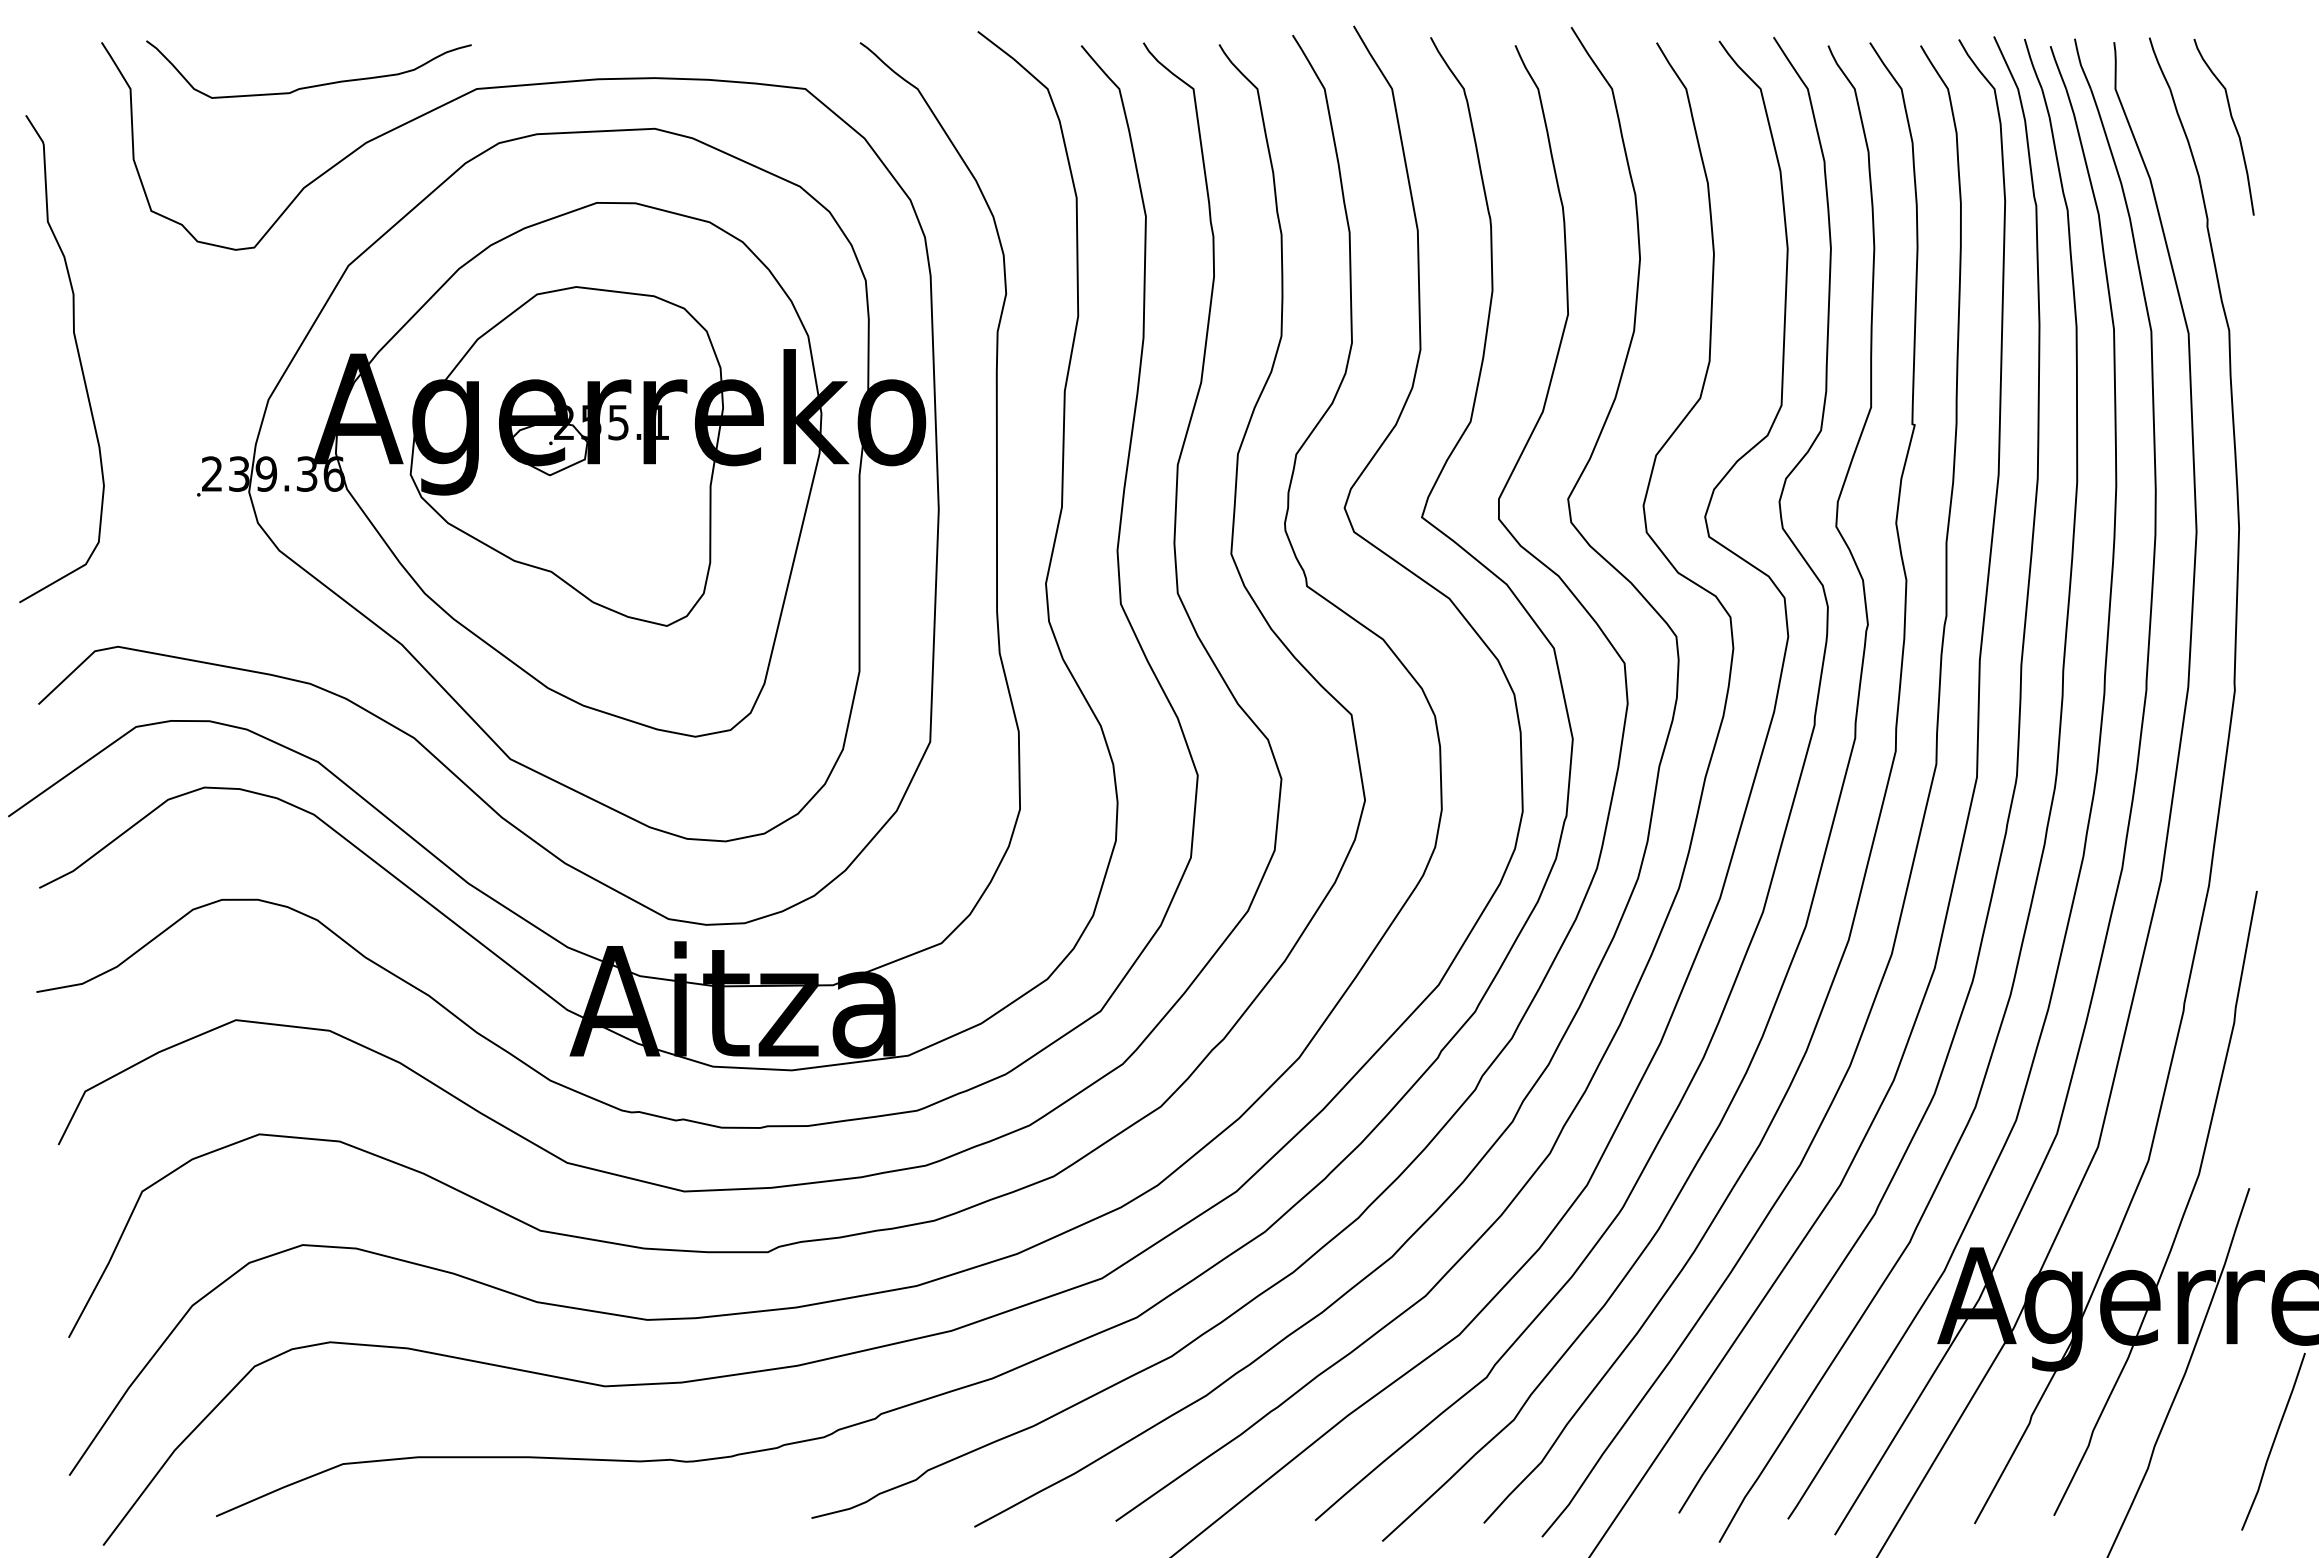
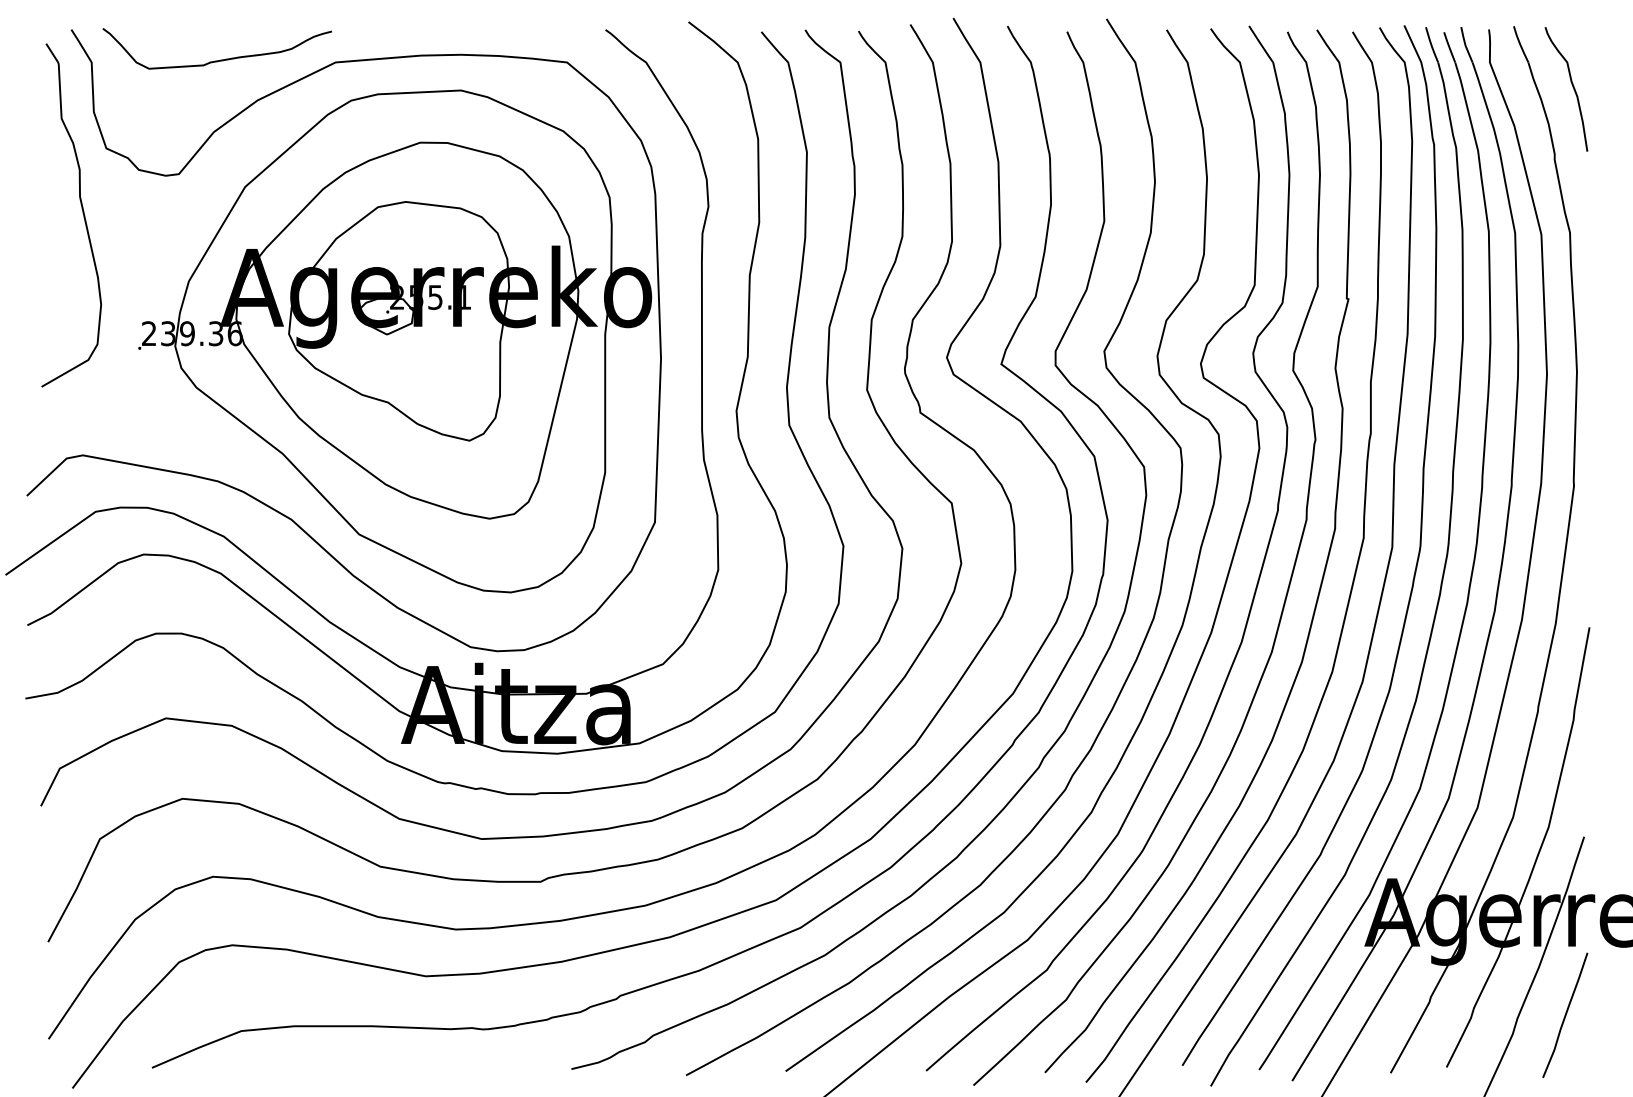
curve: (77, 354) -> (82, 212), moved
curve: (2273, 1441) -> (1565, 1015), moved

